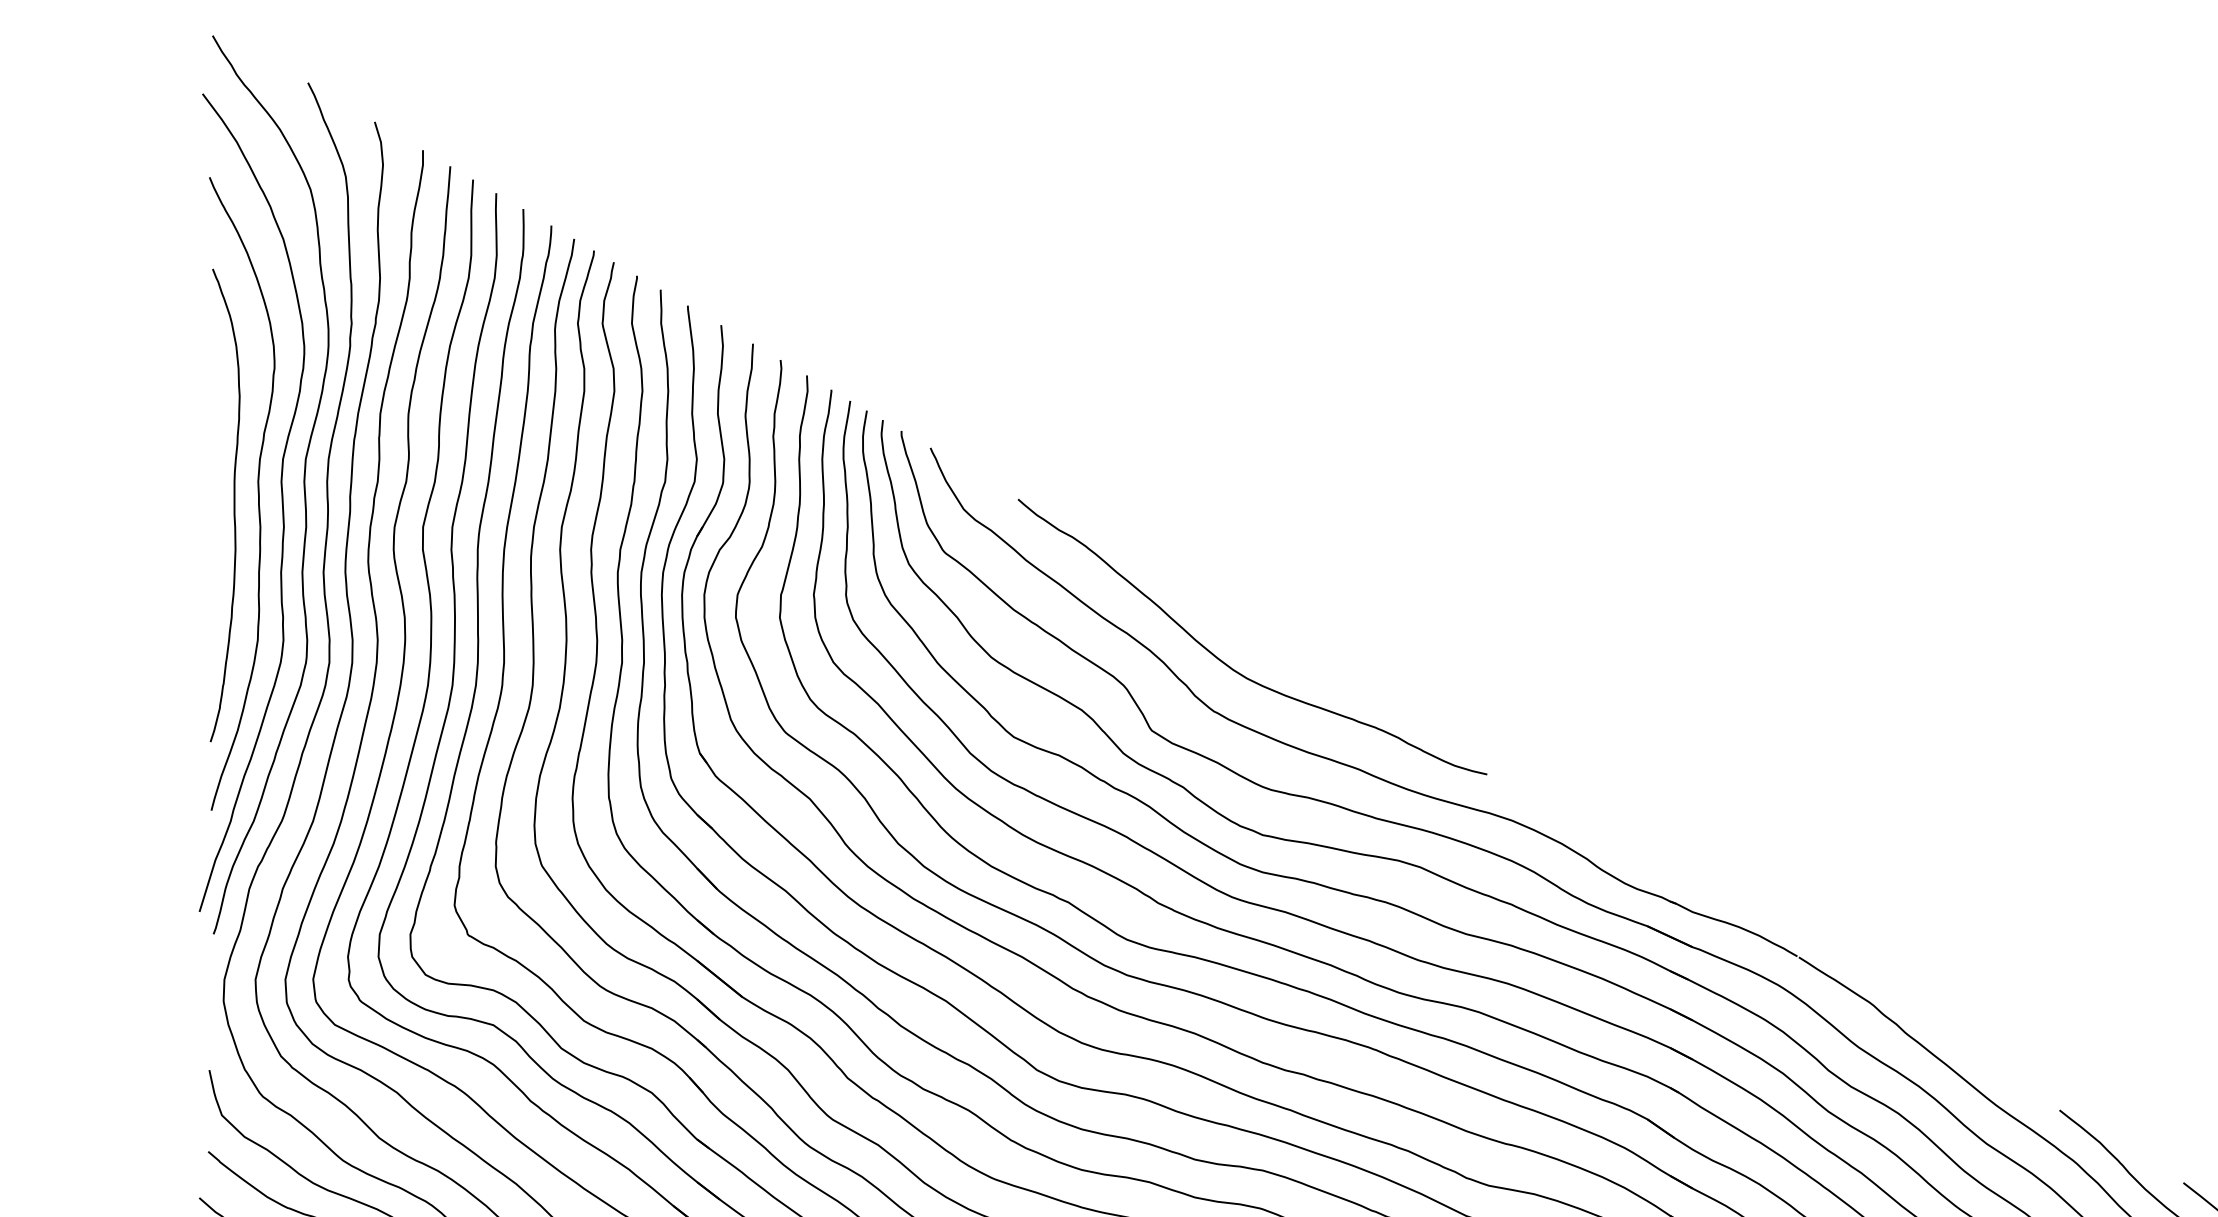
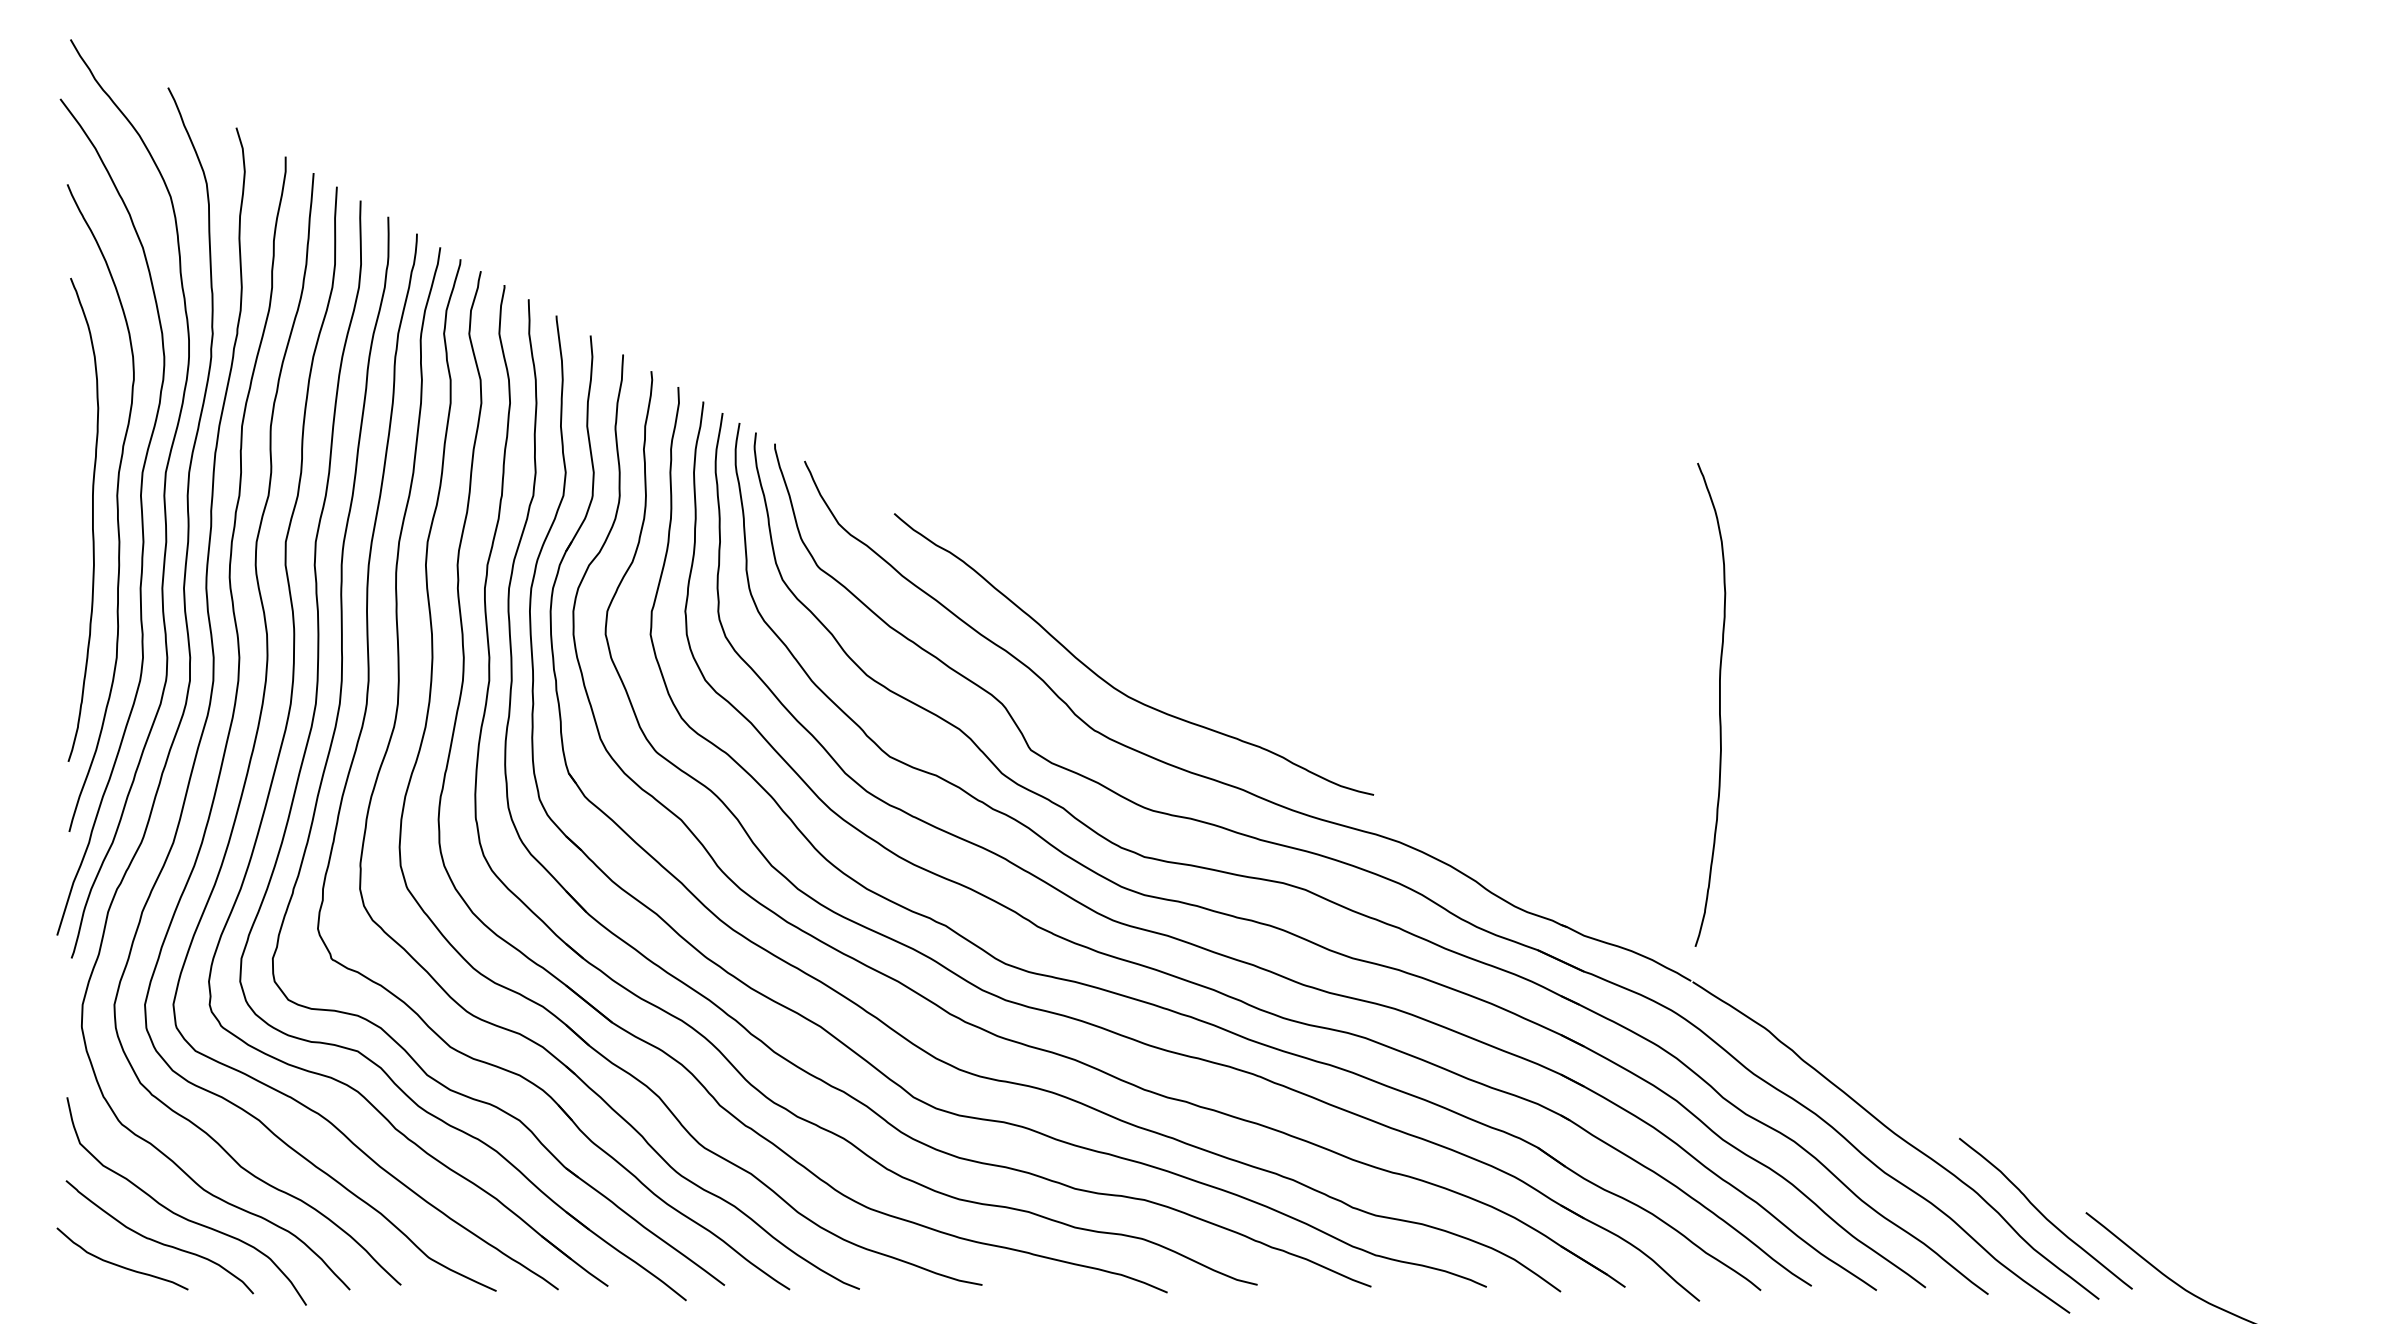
curve: (1825, 685) -> (1719, 704), added

